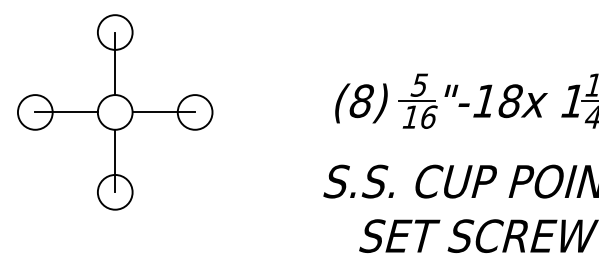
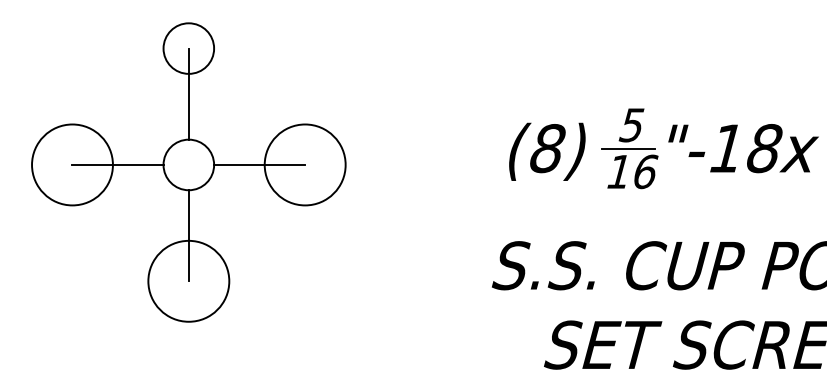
circle: (34, 112) -> (71, 165), size x1.6
circle: (194, 112) -> (304, 165), size x1.6
circle: (114, 191) -> (187, 280), size x1.6

